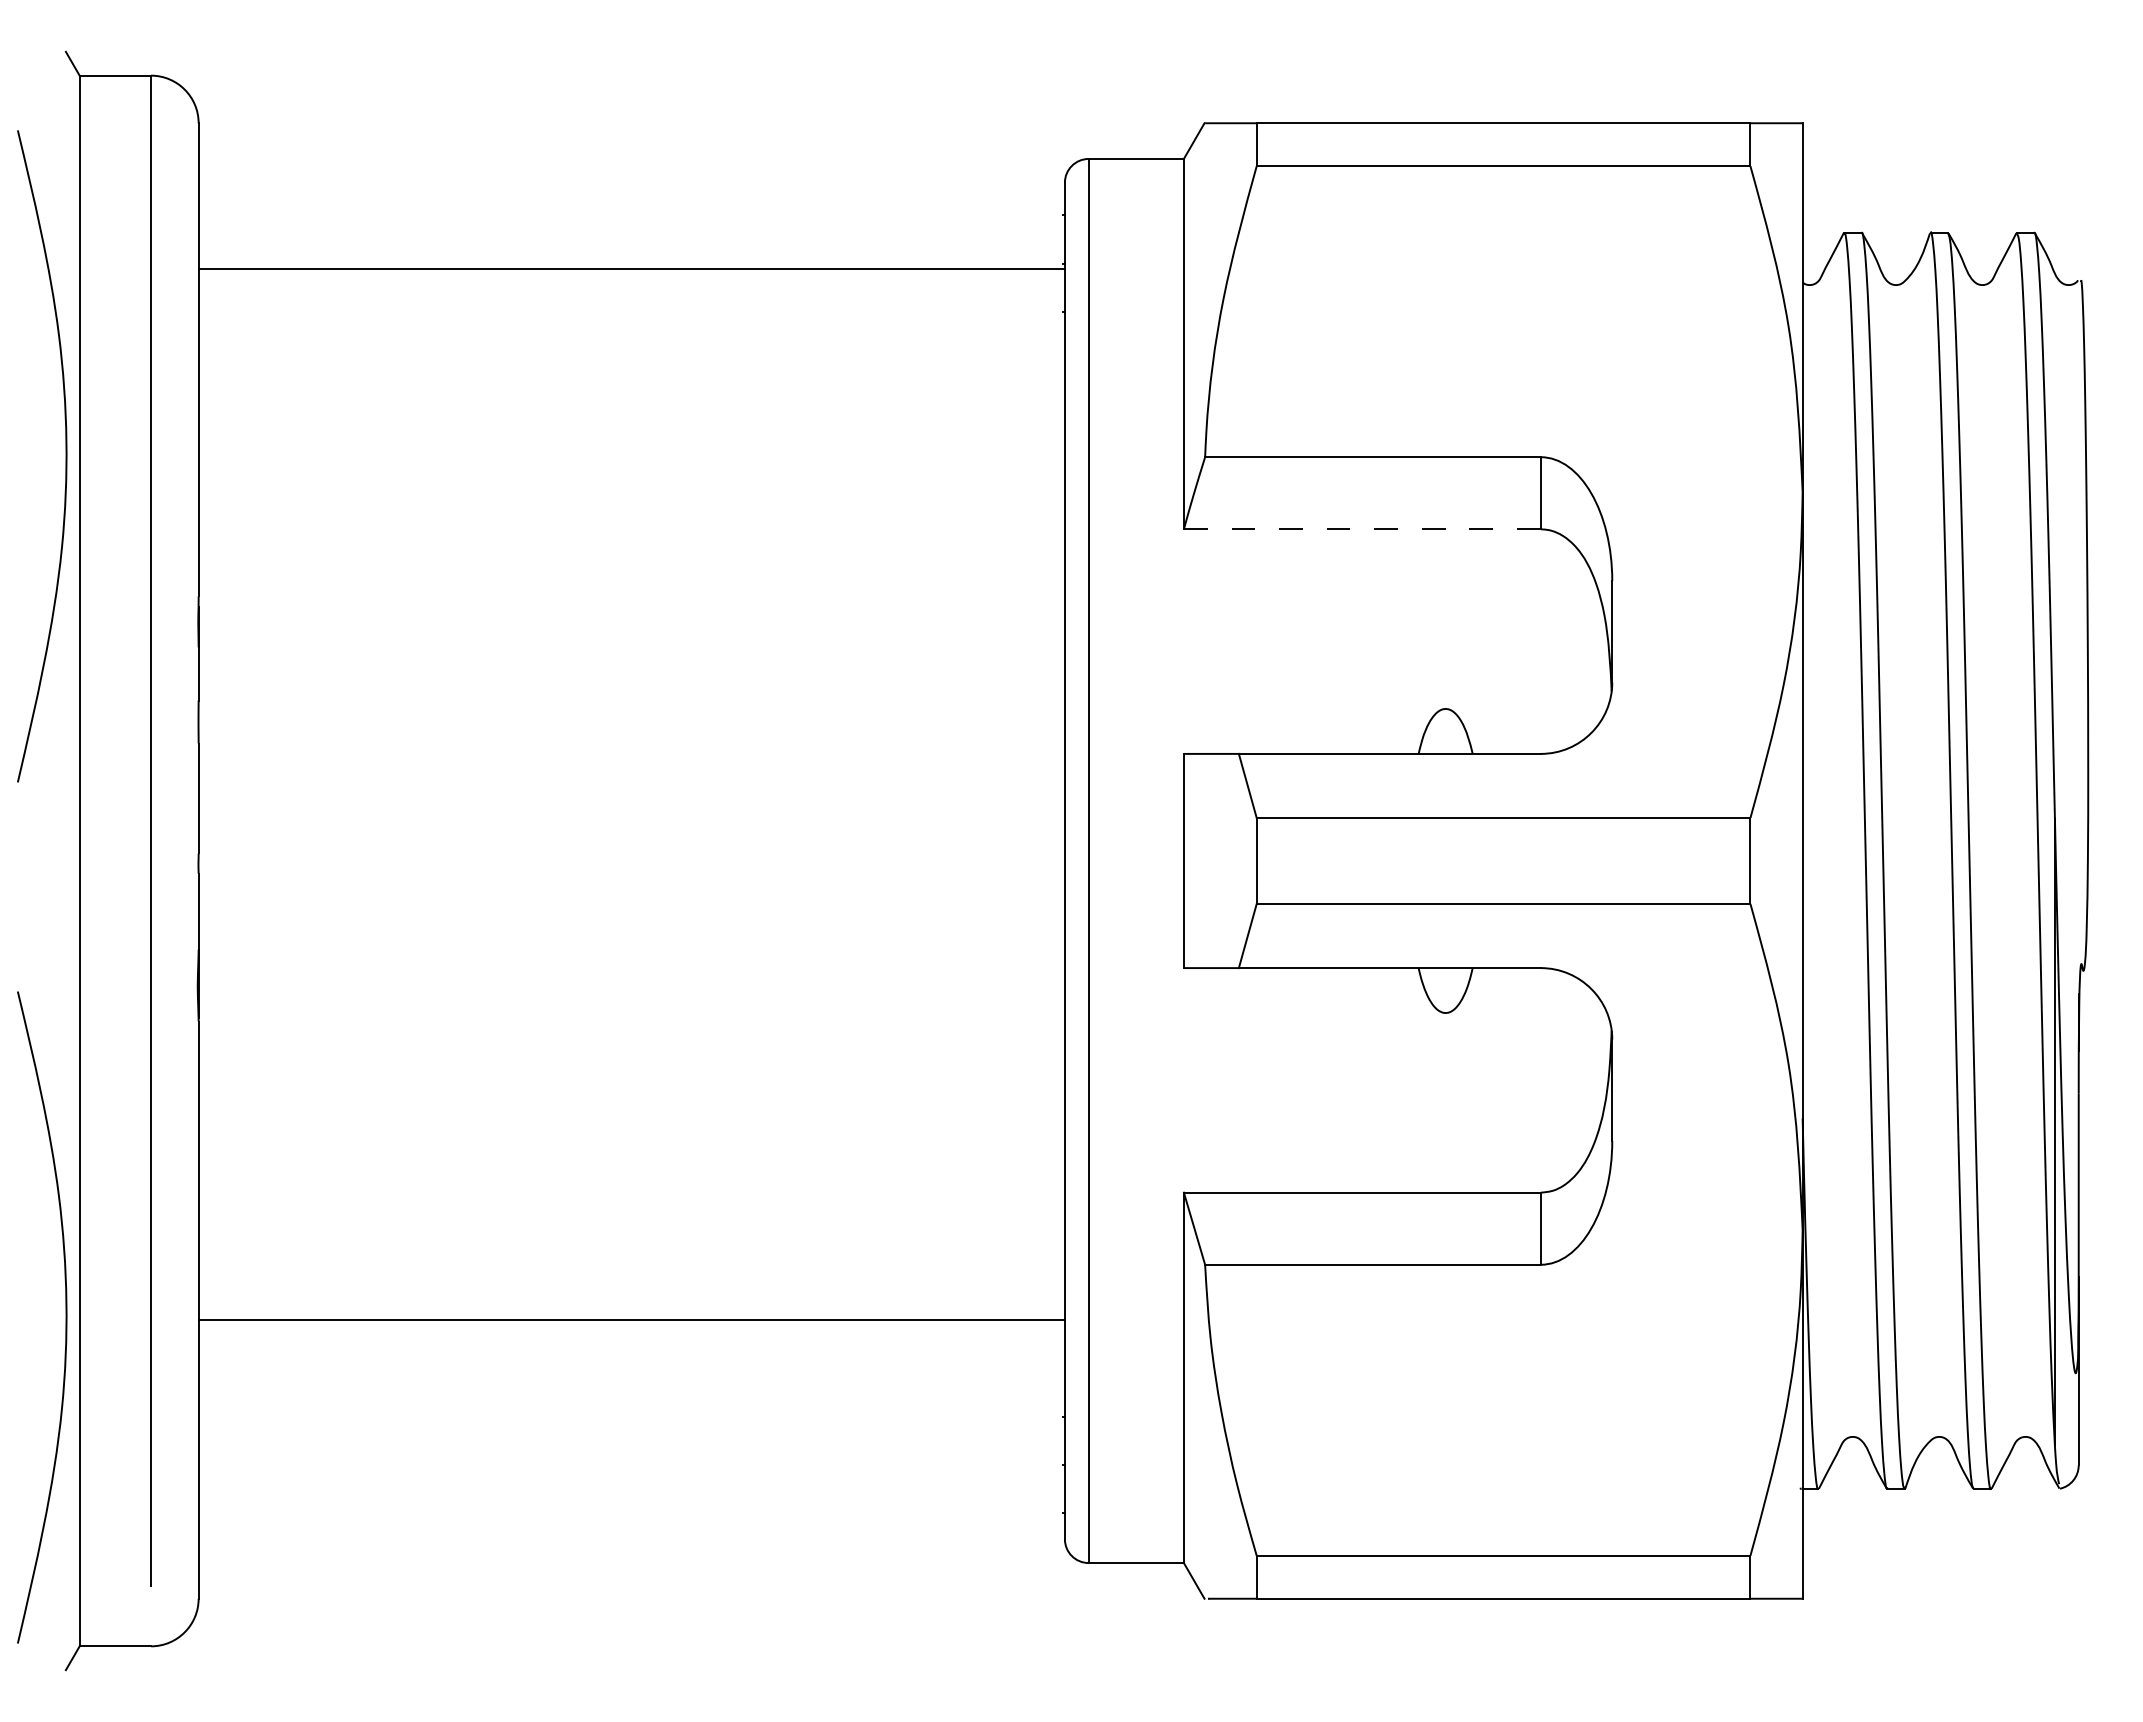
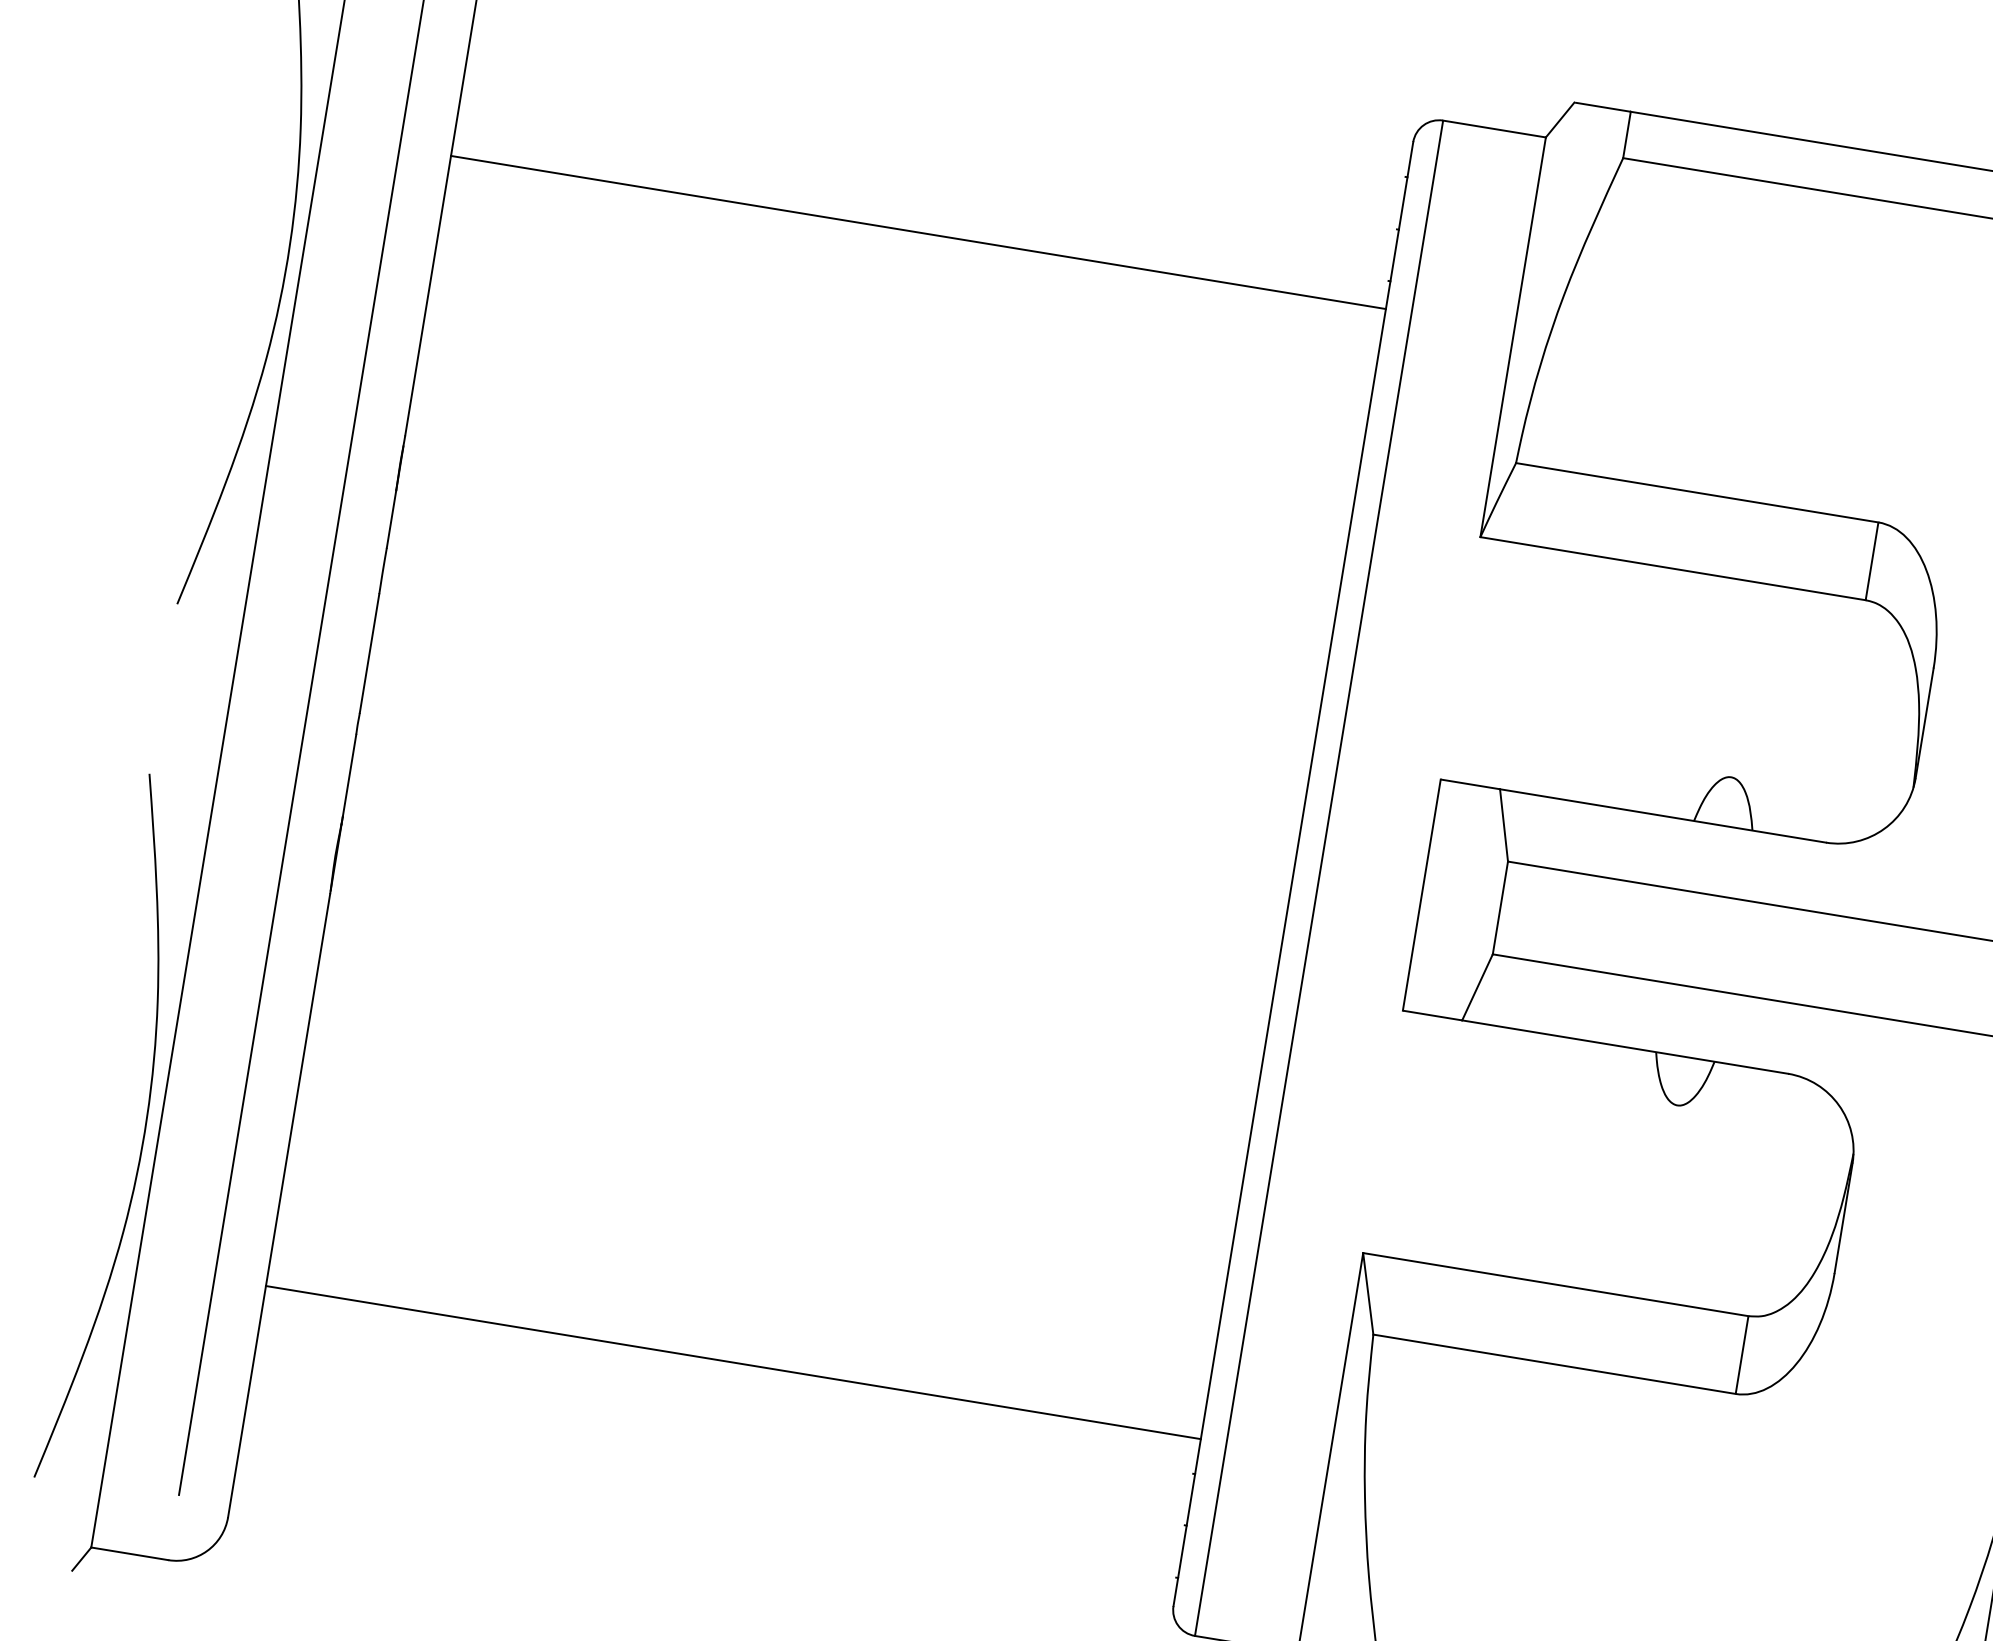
line: (631, 269) -> (918, 232), moved
line: (1361, 529) -> (1672, 568), dashed -> solid
curve: (65, 1317) -> (143, 1134), moved
line: (631, 1319) -> (733, 1362), moved

